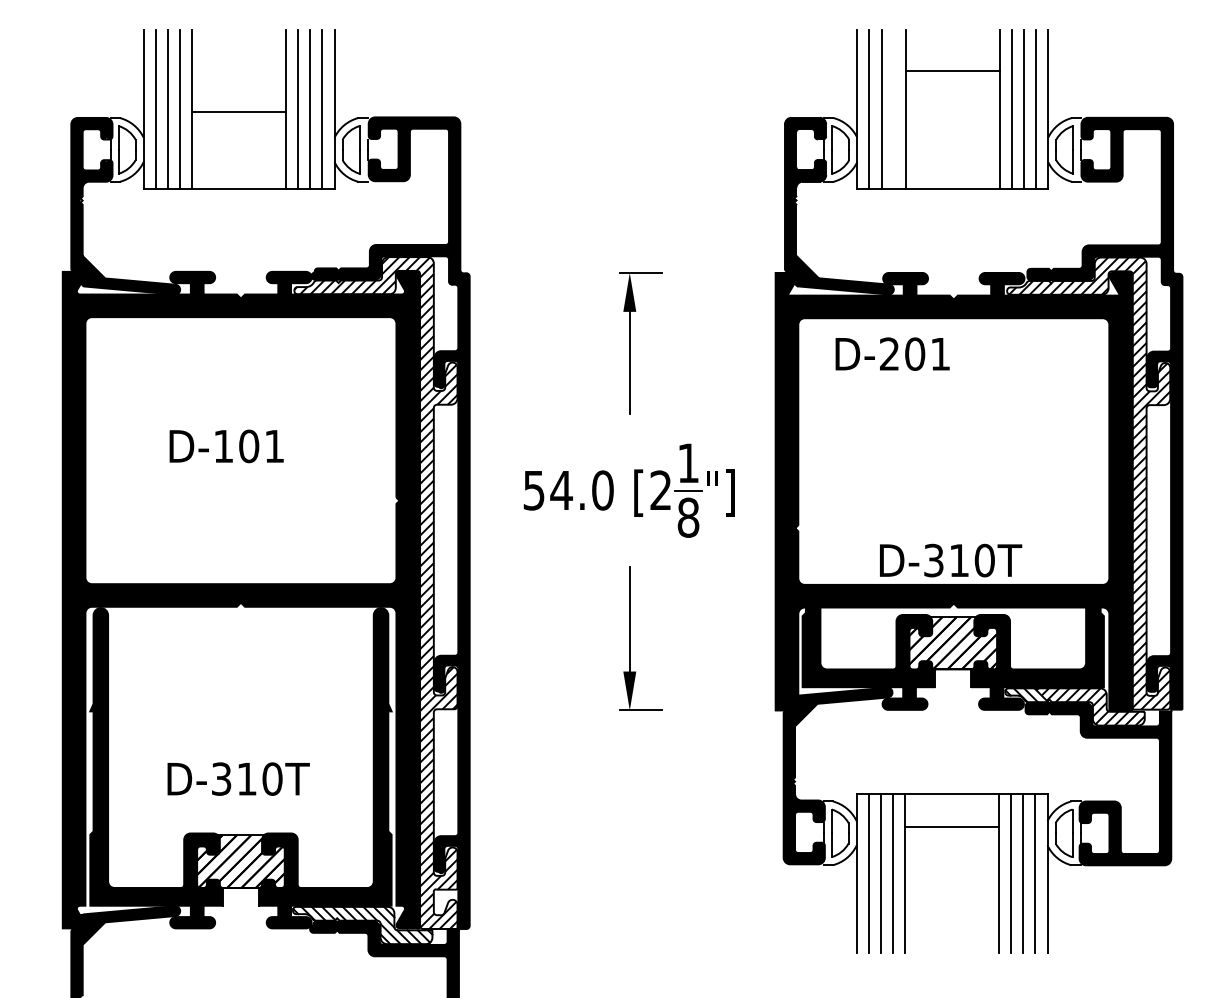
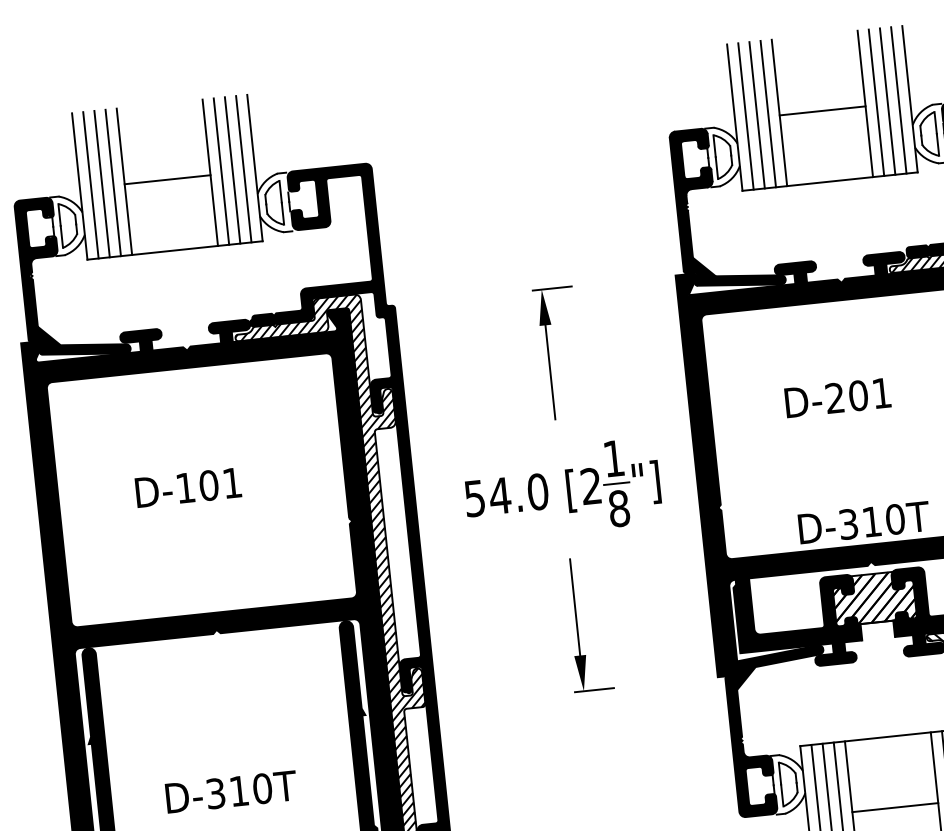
line: (952, 71) -> (822, 111), moved
line: (893, 109) -> (768, 114), added
text: (892, 353) -> (837, 397), moved
line: (951, 827) -> (894, 808), moved

